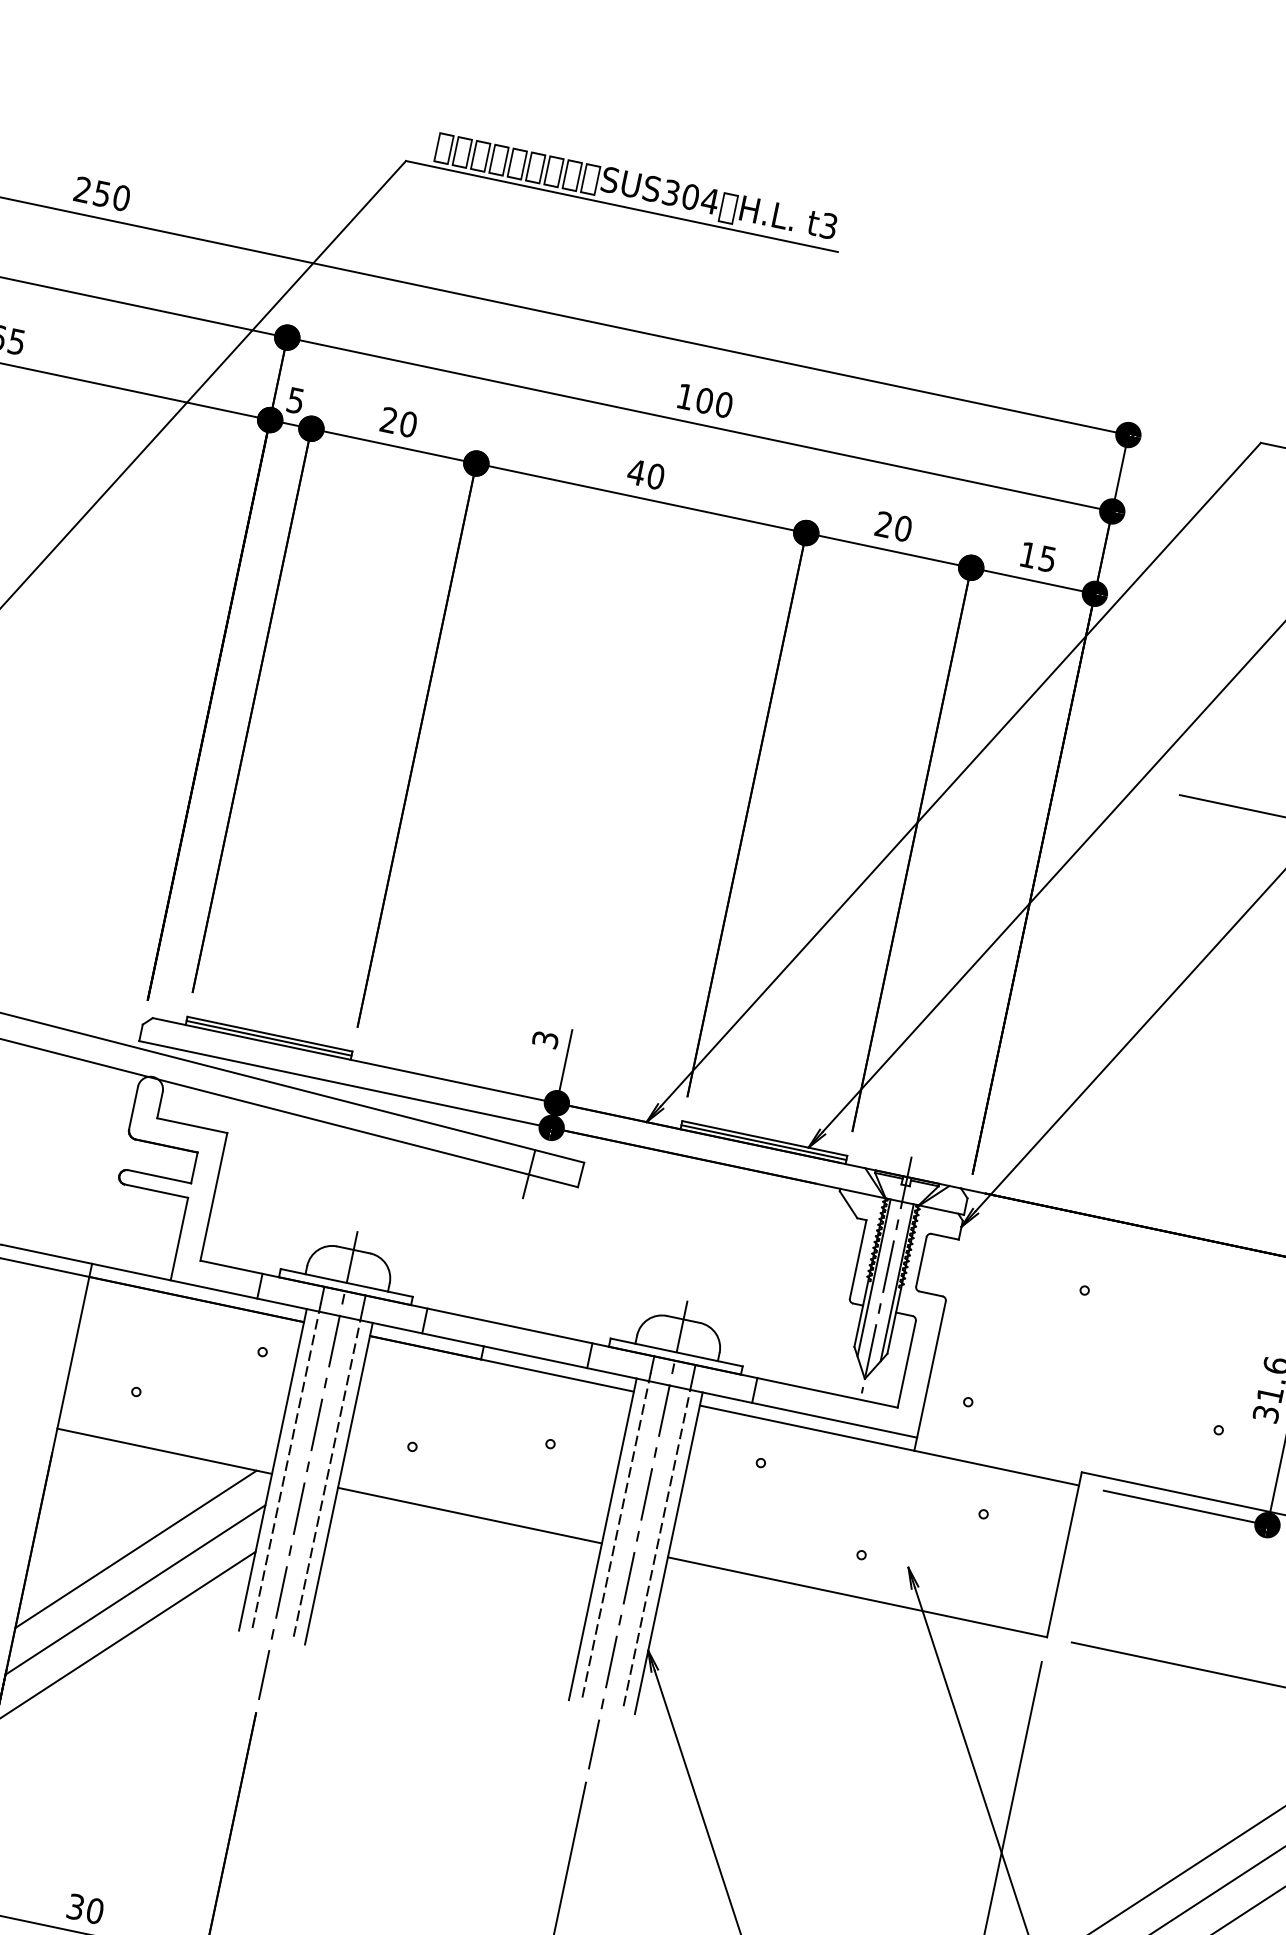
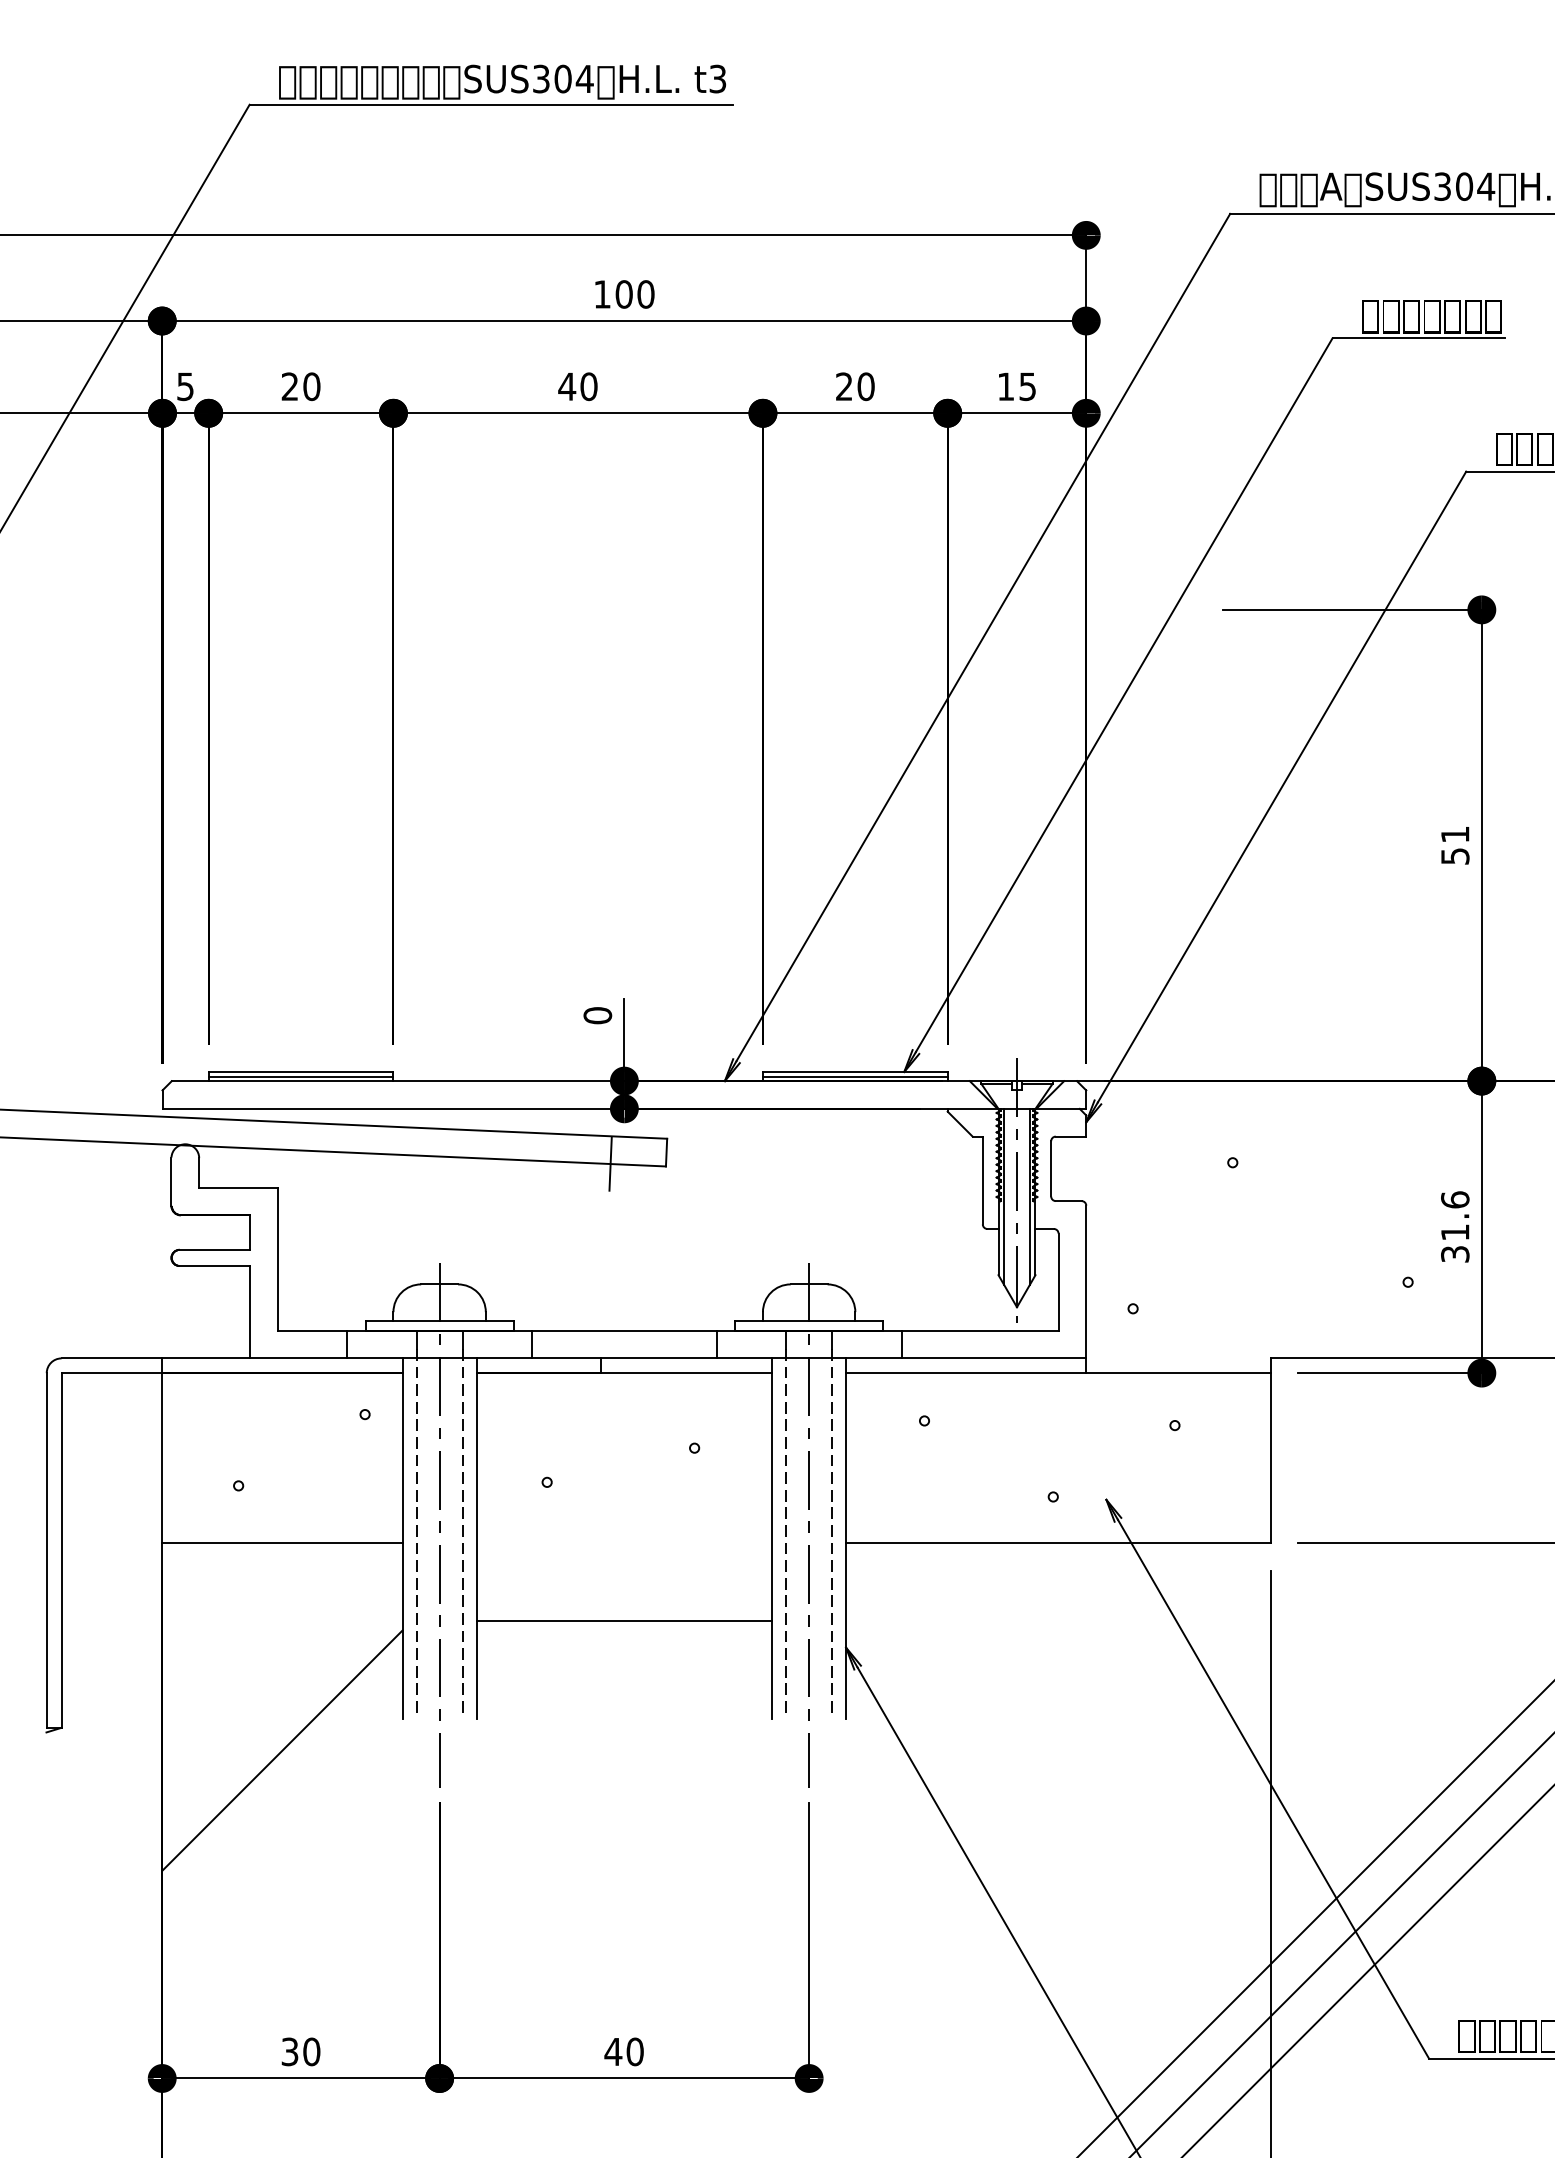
text: (545, 1039) -> (597, 1015), 3 -> 0
line: (470, 1516) -> (624, 1621), moved
line: (135, 1549) -> (273, 1654), removed
line: (135, 1590) -> (282, 1698), removed

